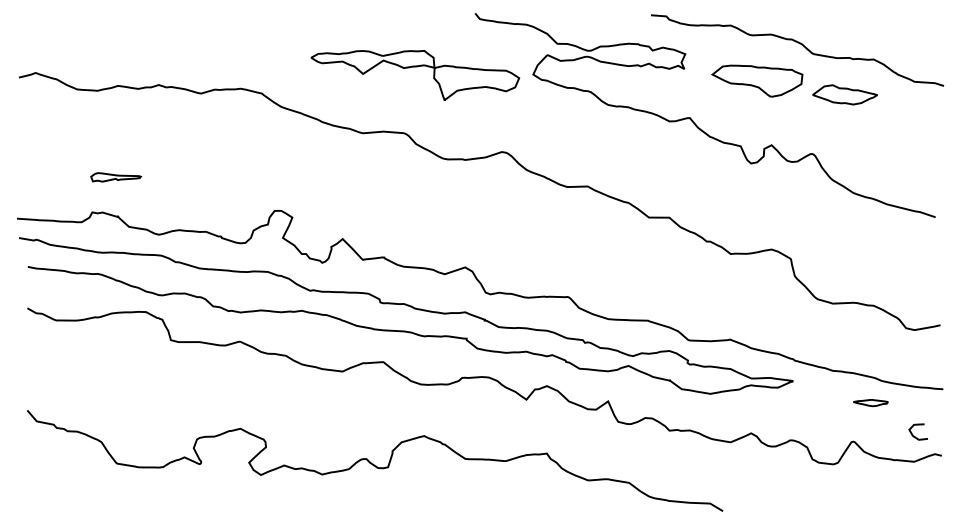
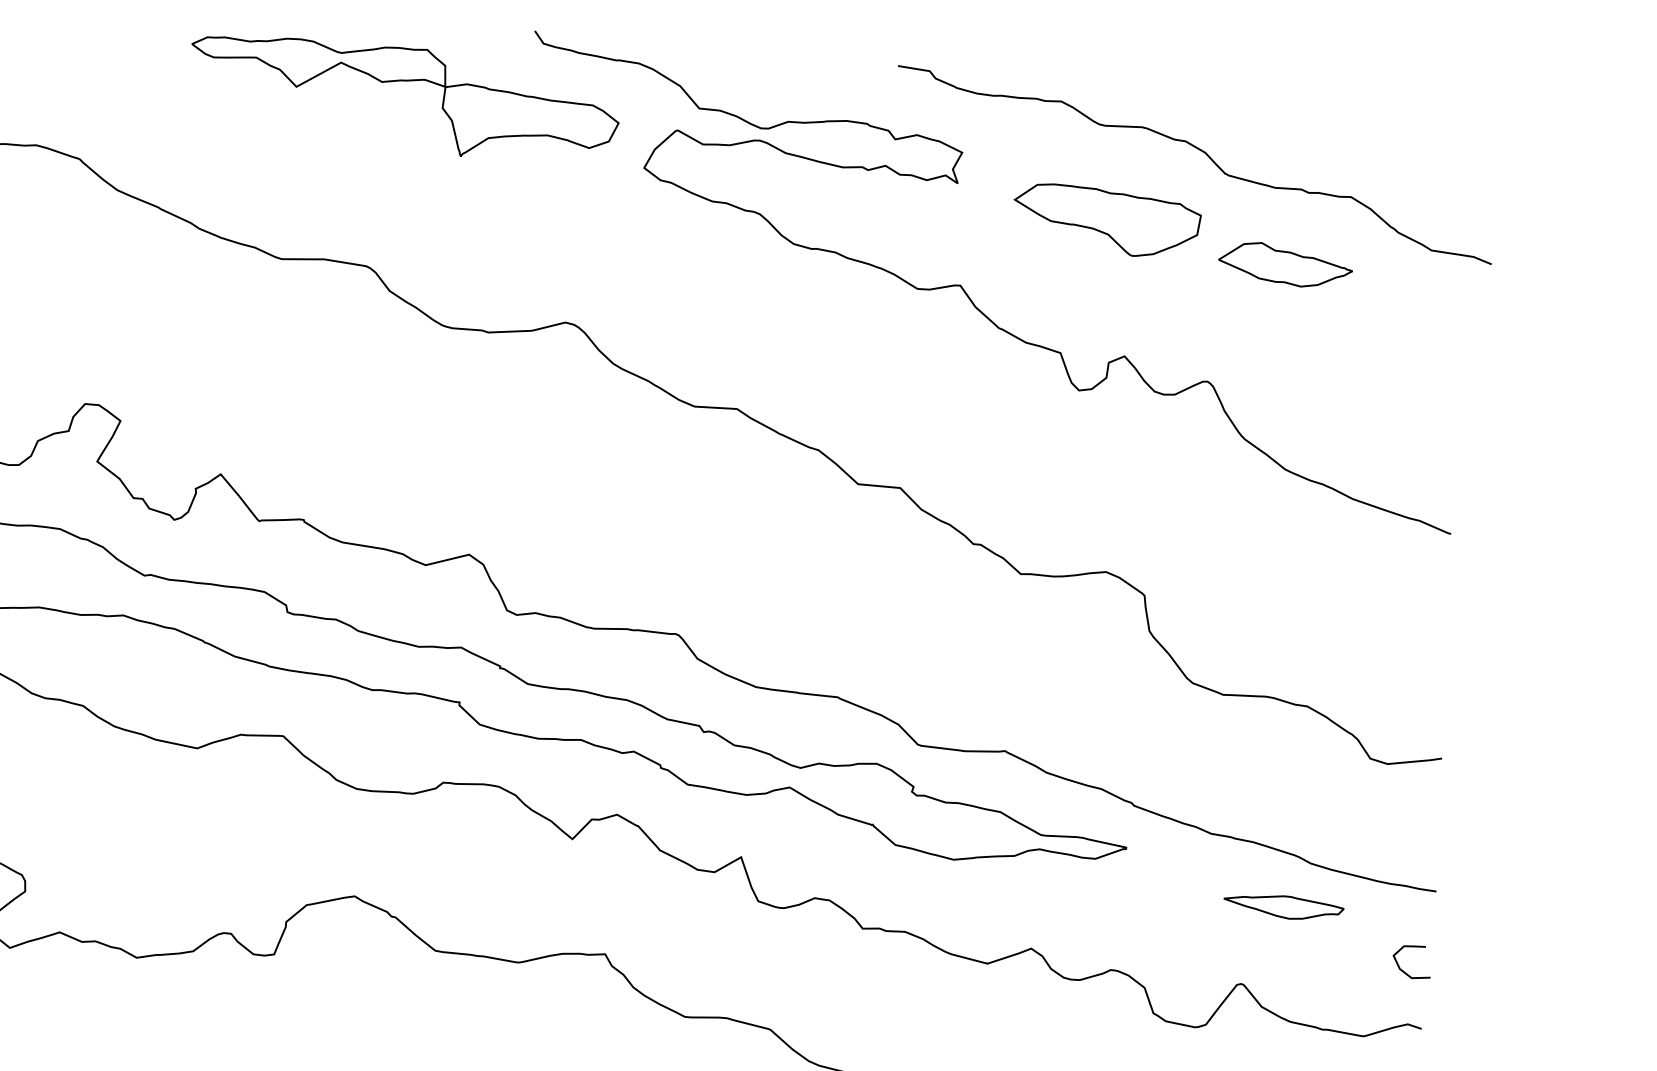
part: (415, 67) -> (406, 82), moved
part: (870, 402) -> (1283, 905), size x1.67
curve: (913, 434) -> (1401, 966), moved

